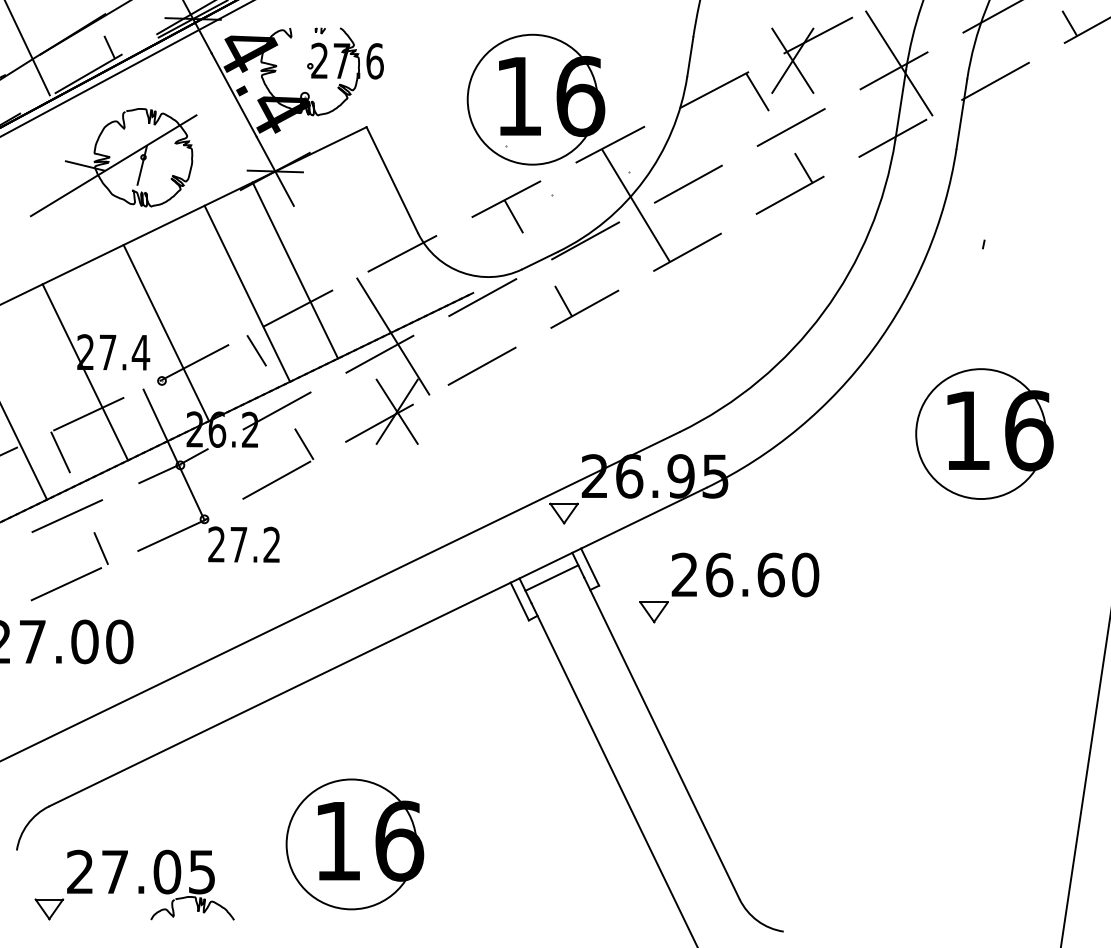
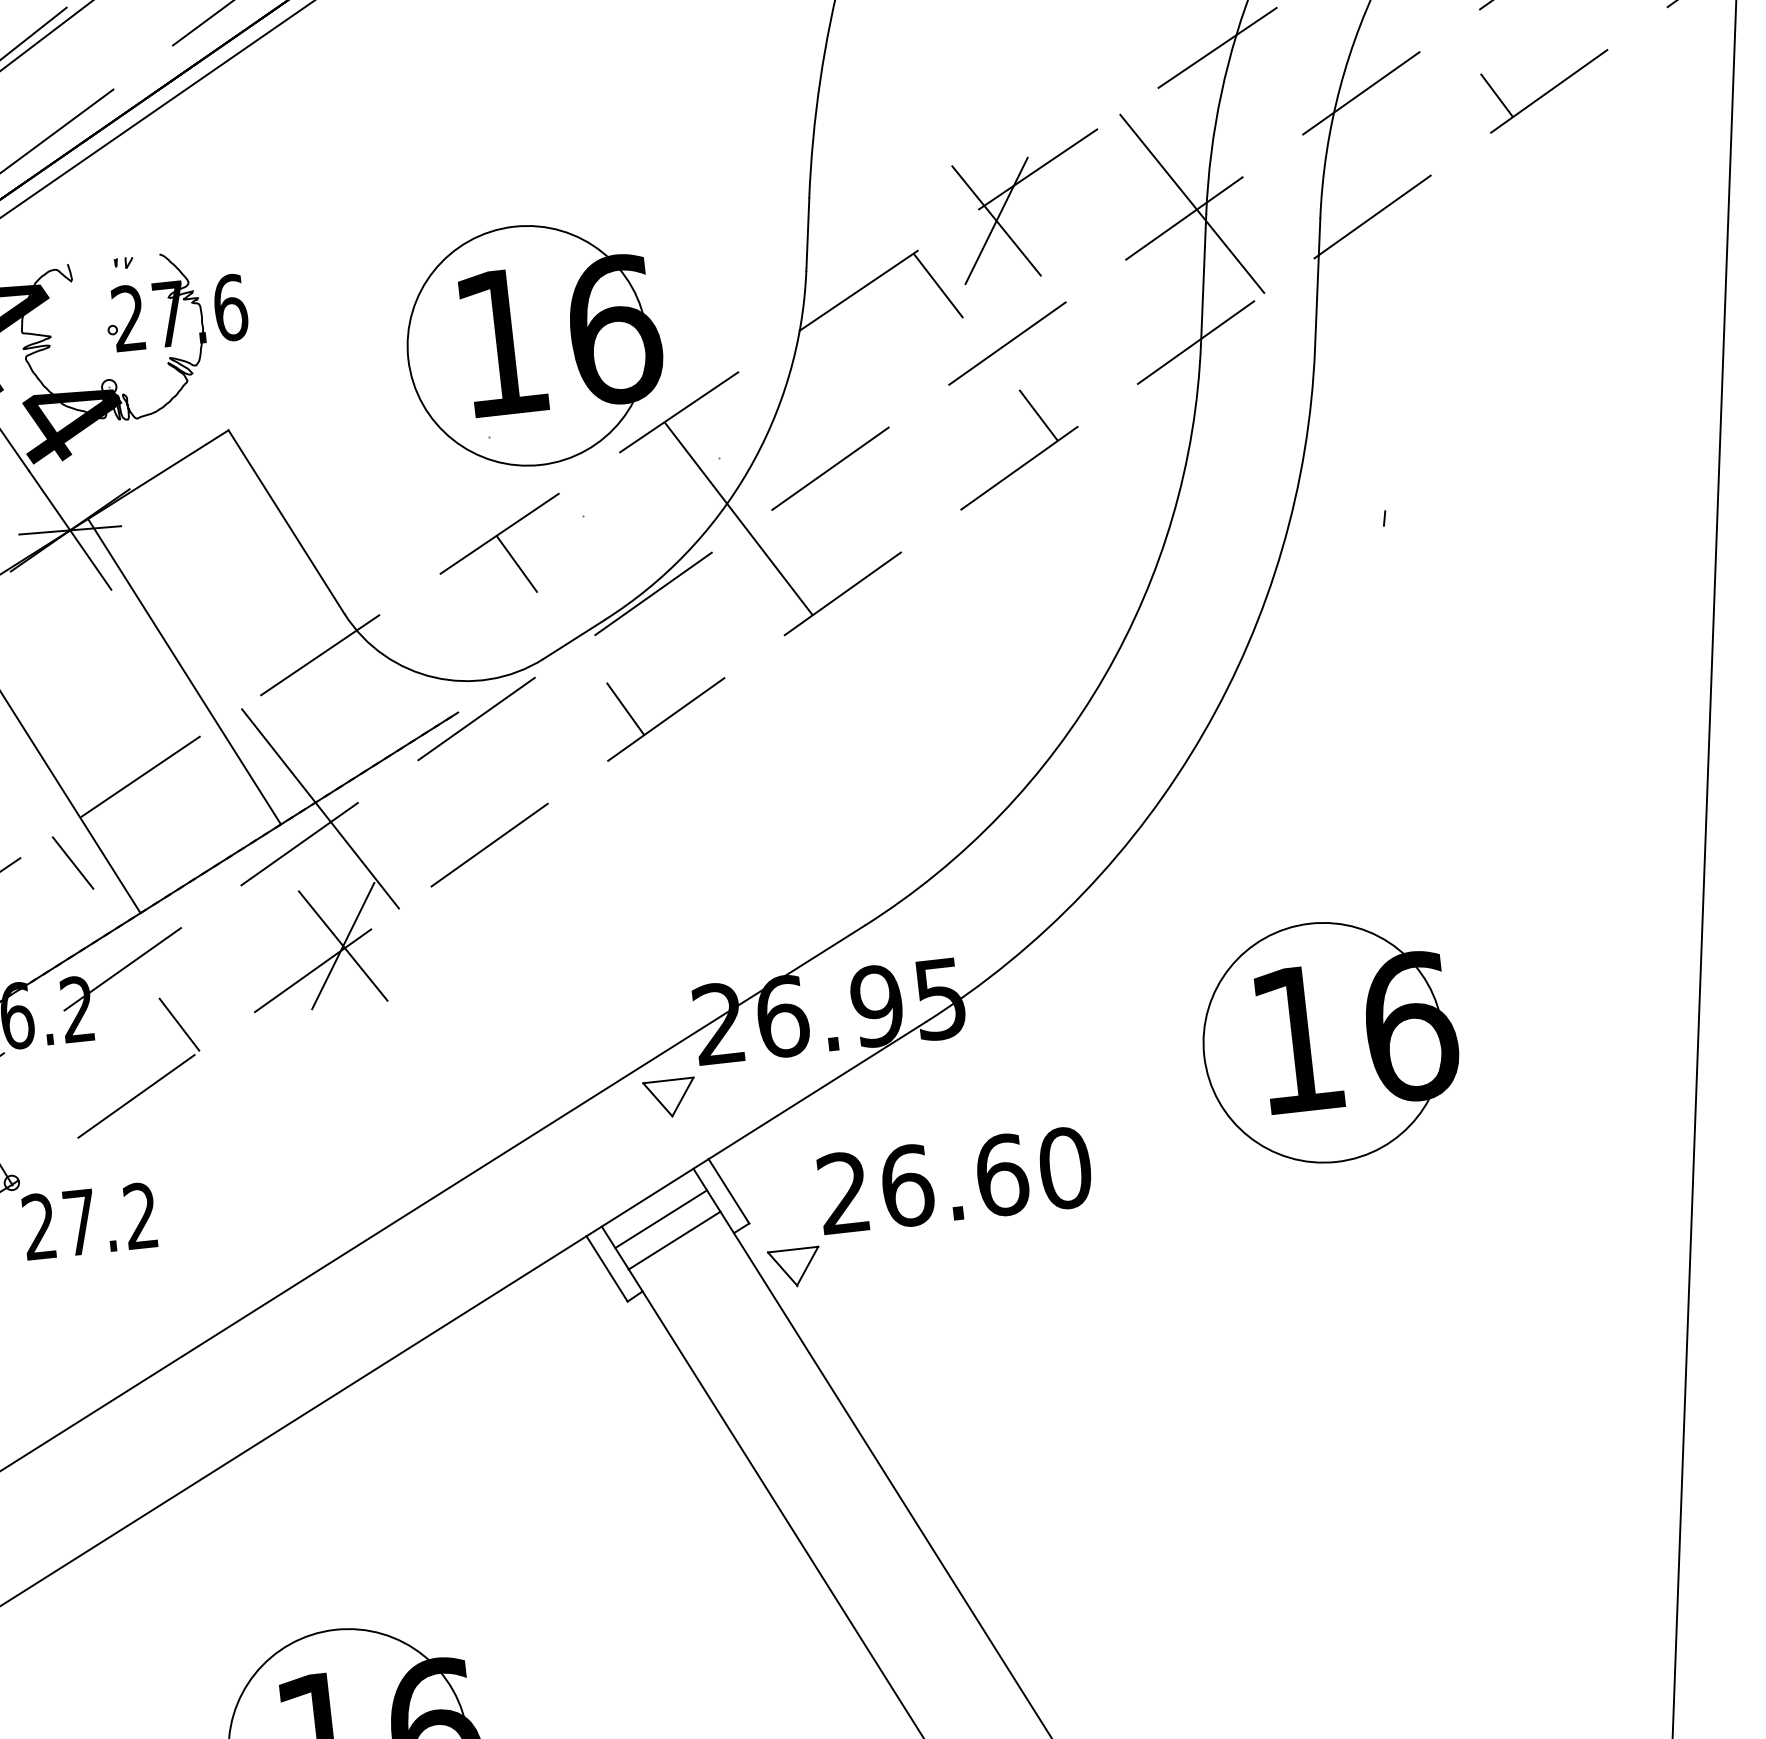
line: (295, 270) -> (184, 671), moved
part: (984, 433) -> (1329, 1041), moved
part: (729, 587) -> (928, 1206), moved
line: (557, 590) -> (673, 1240), added

